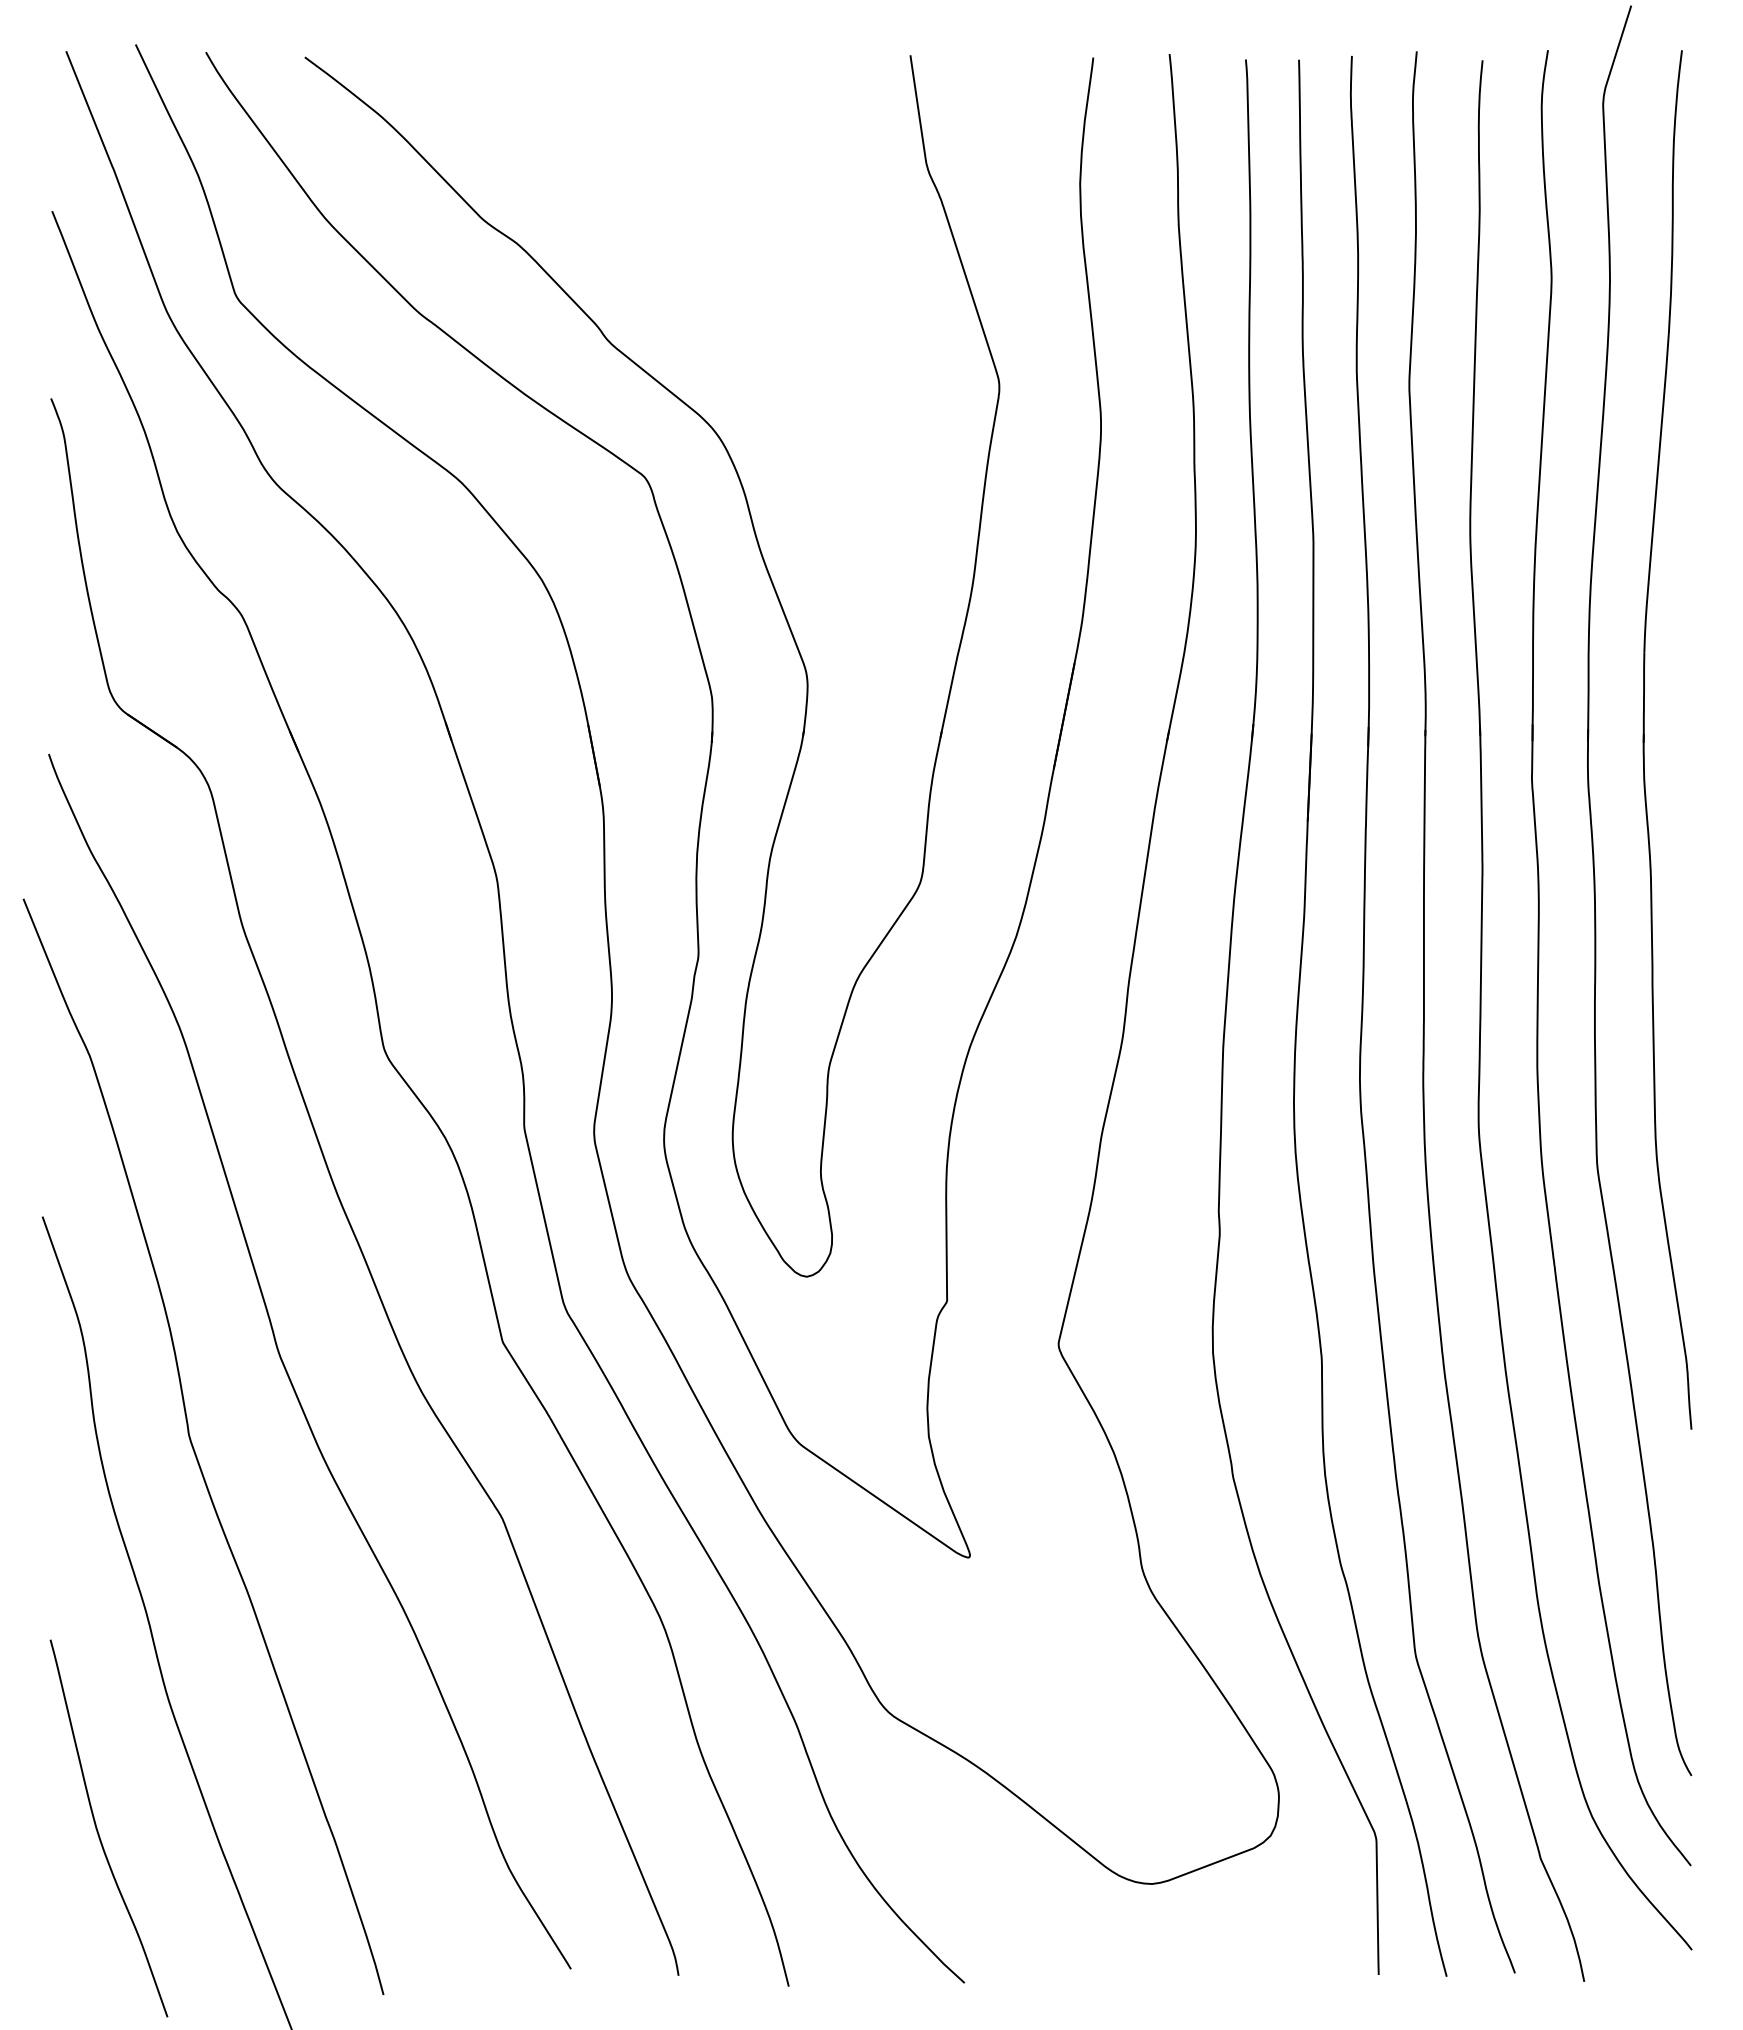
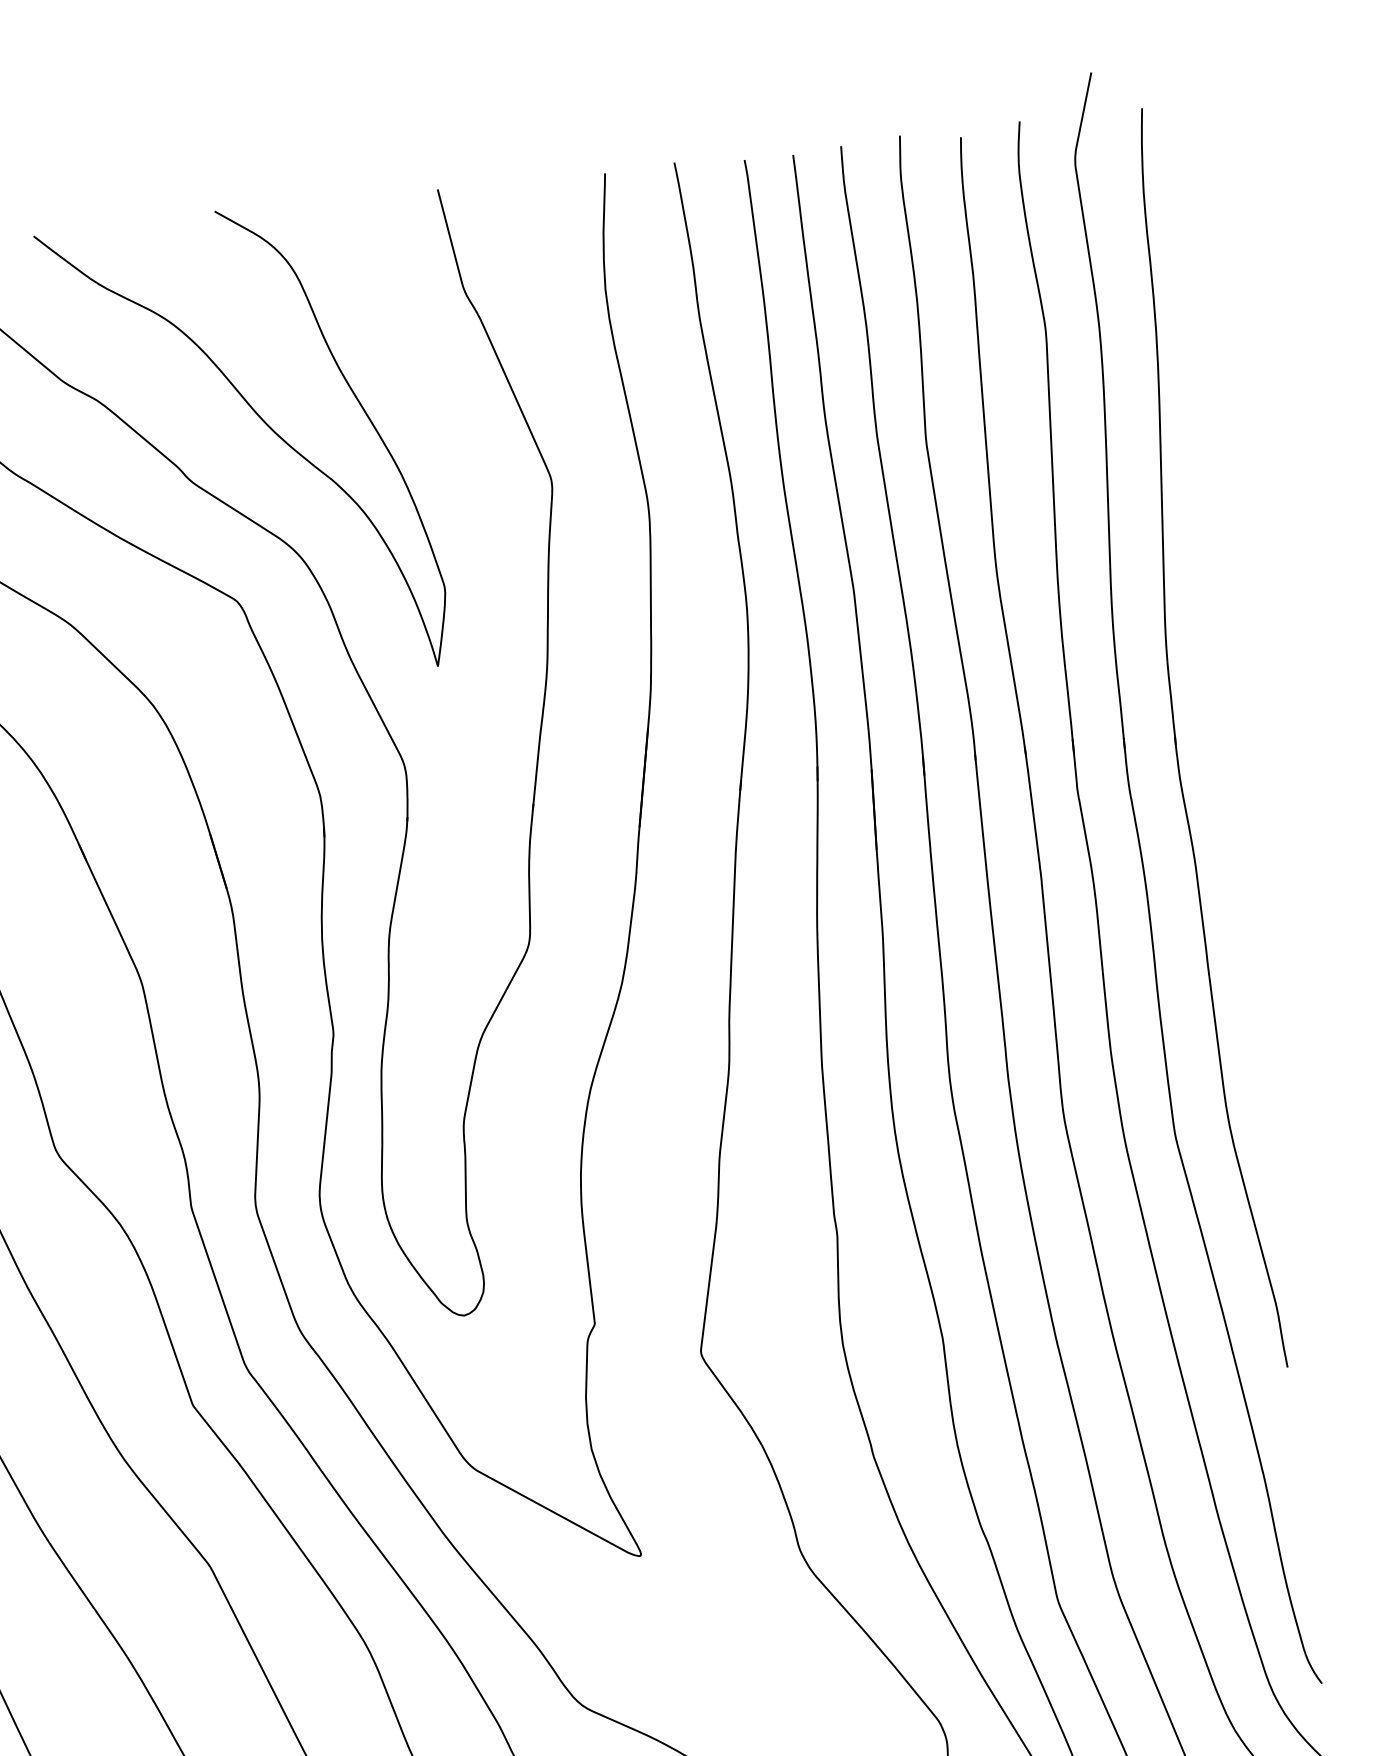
curve: (696, 289) -> (265, 424), added

